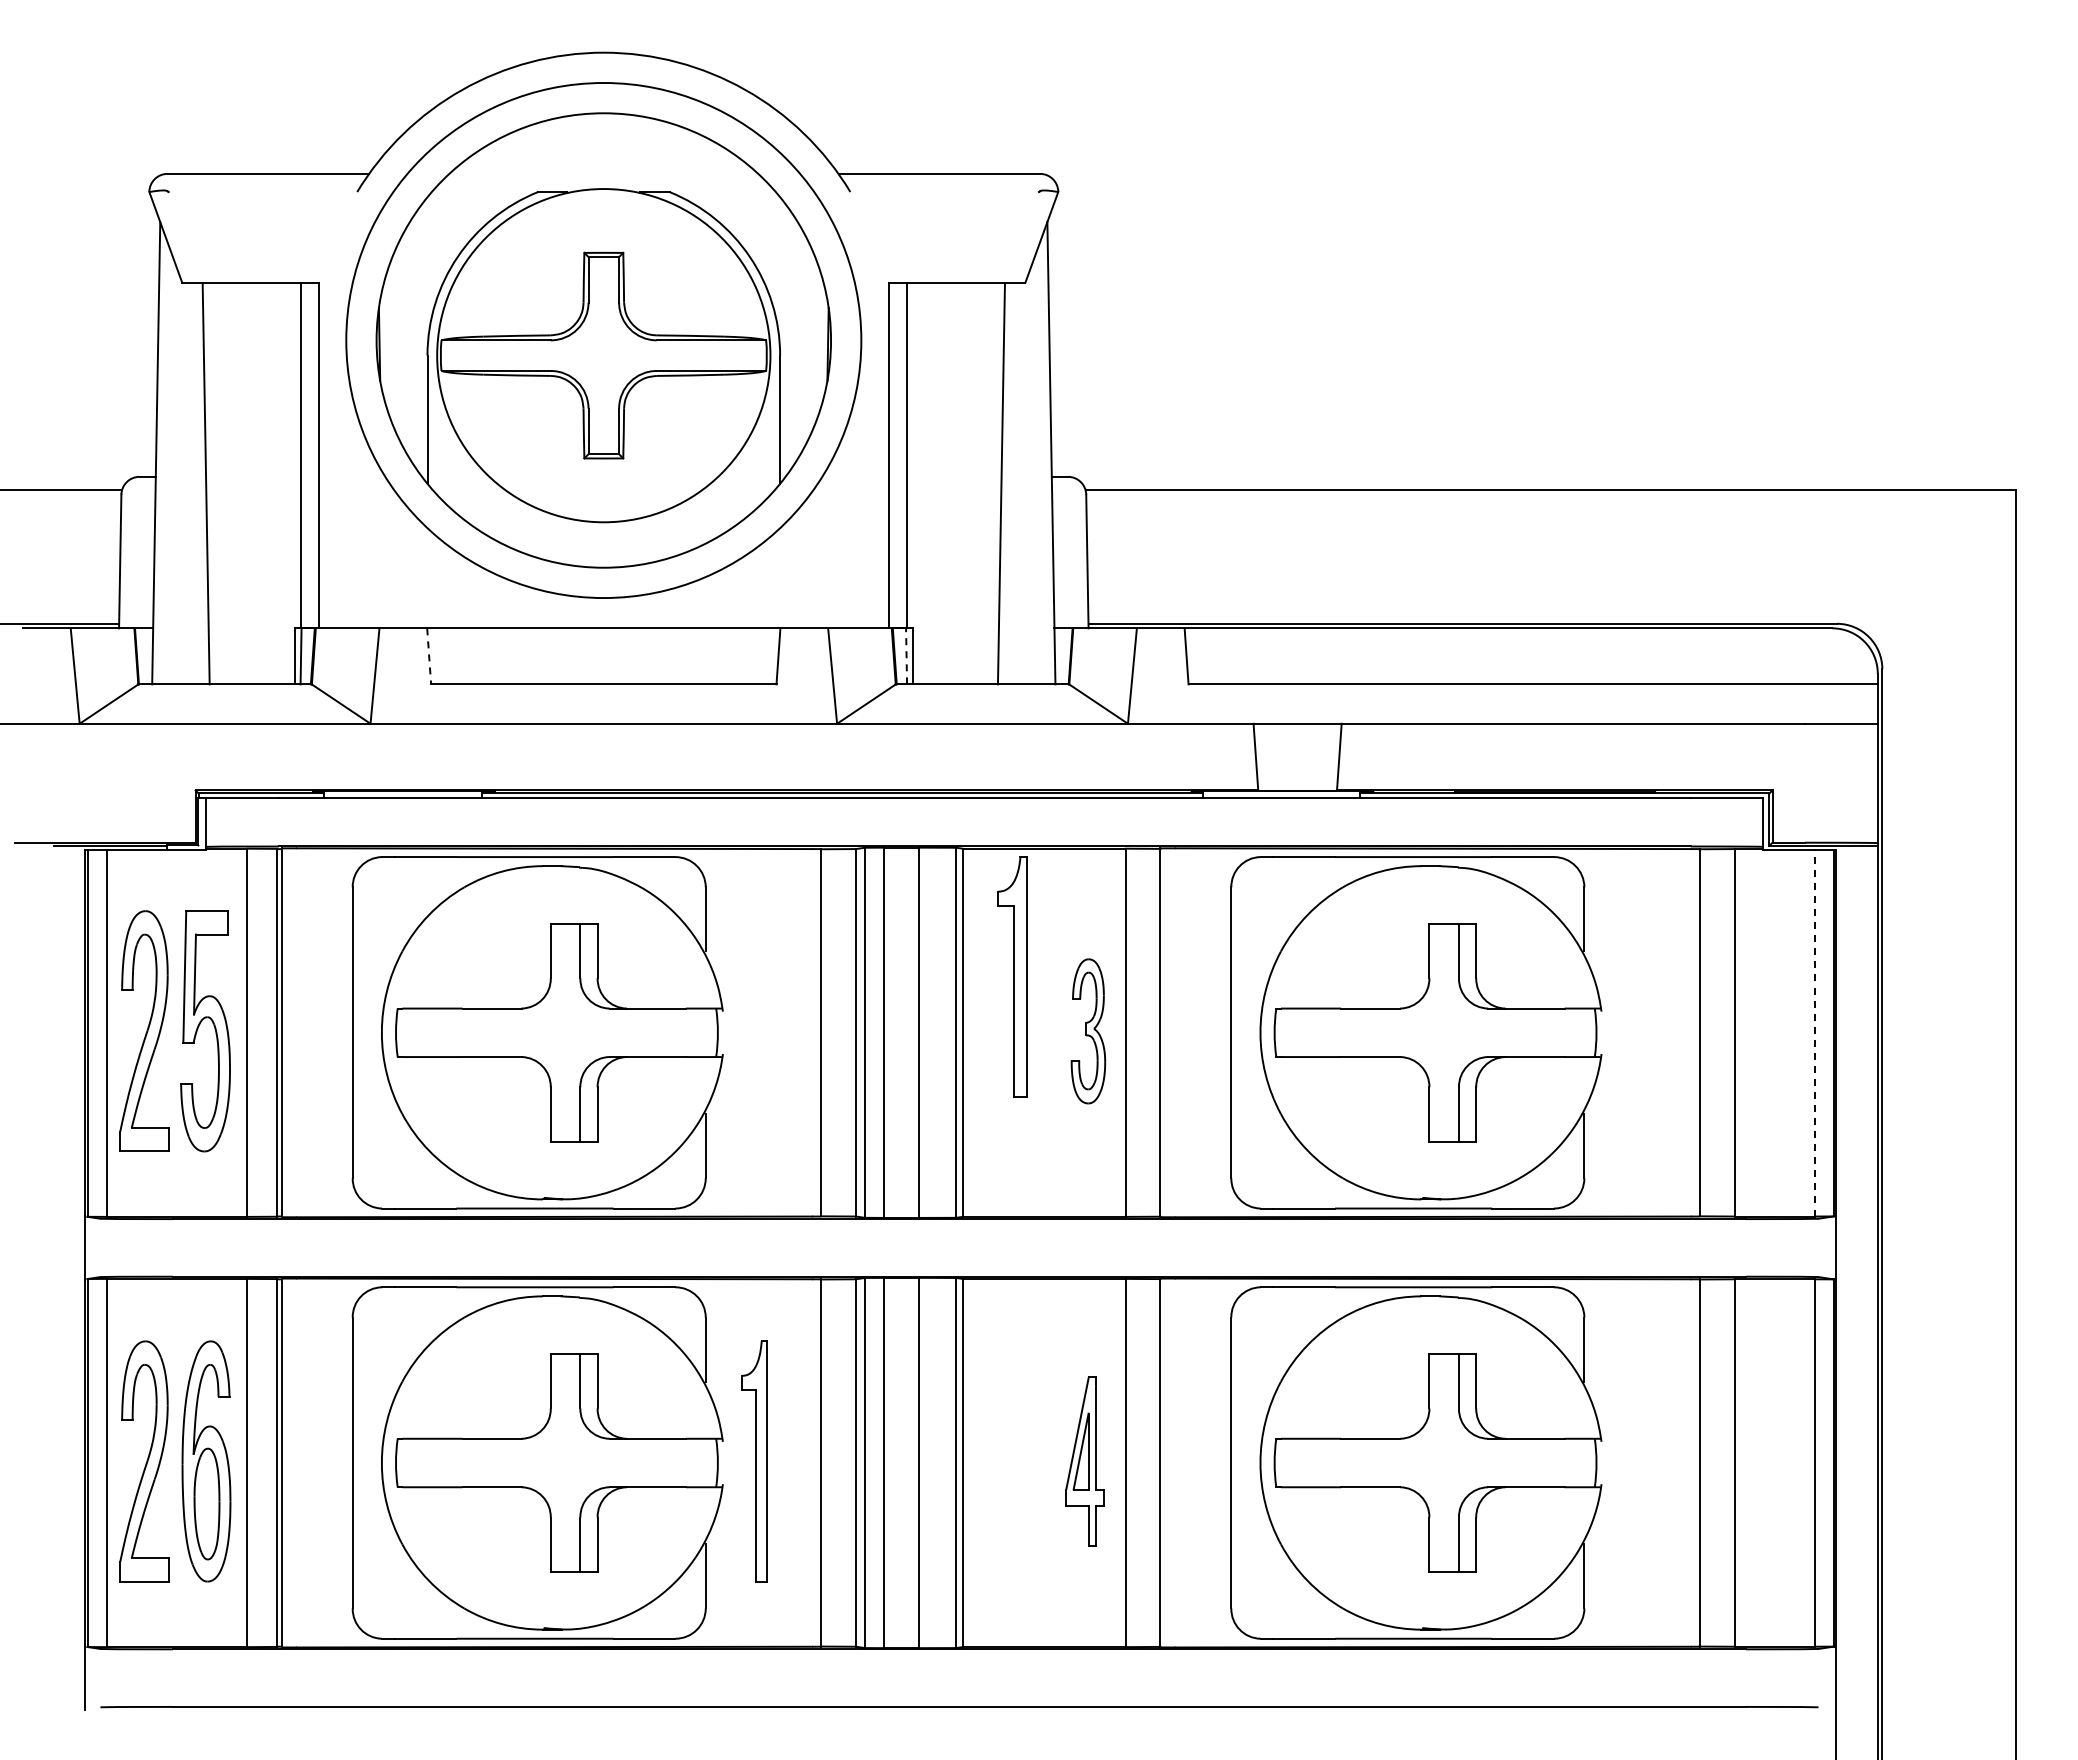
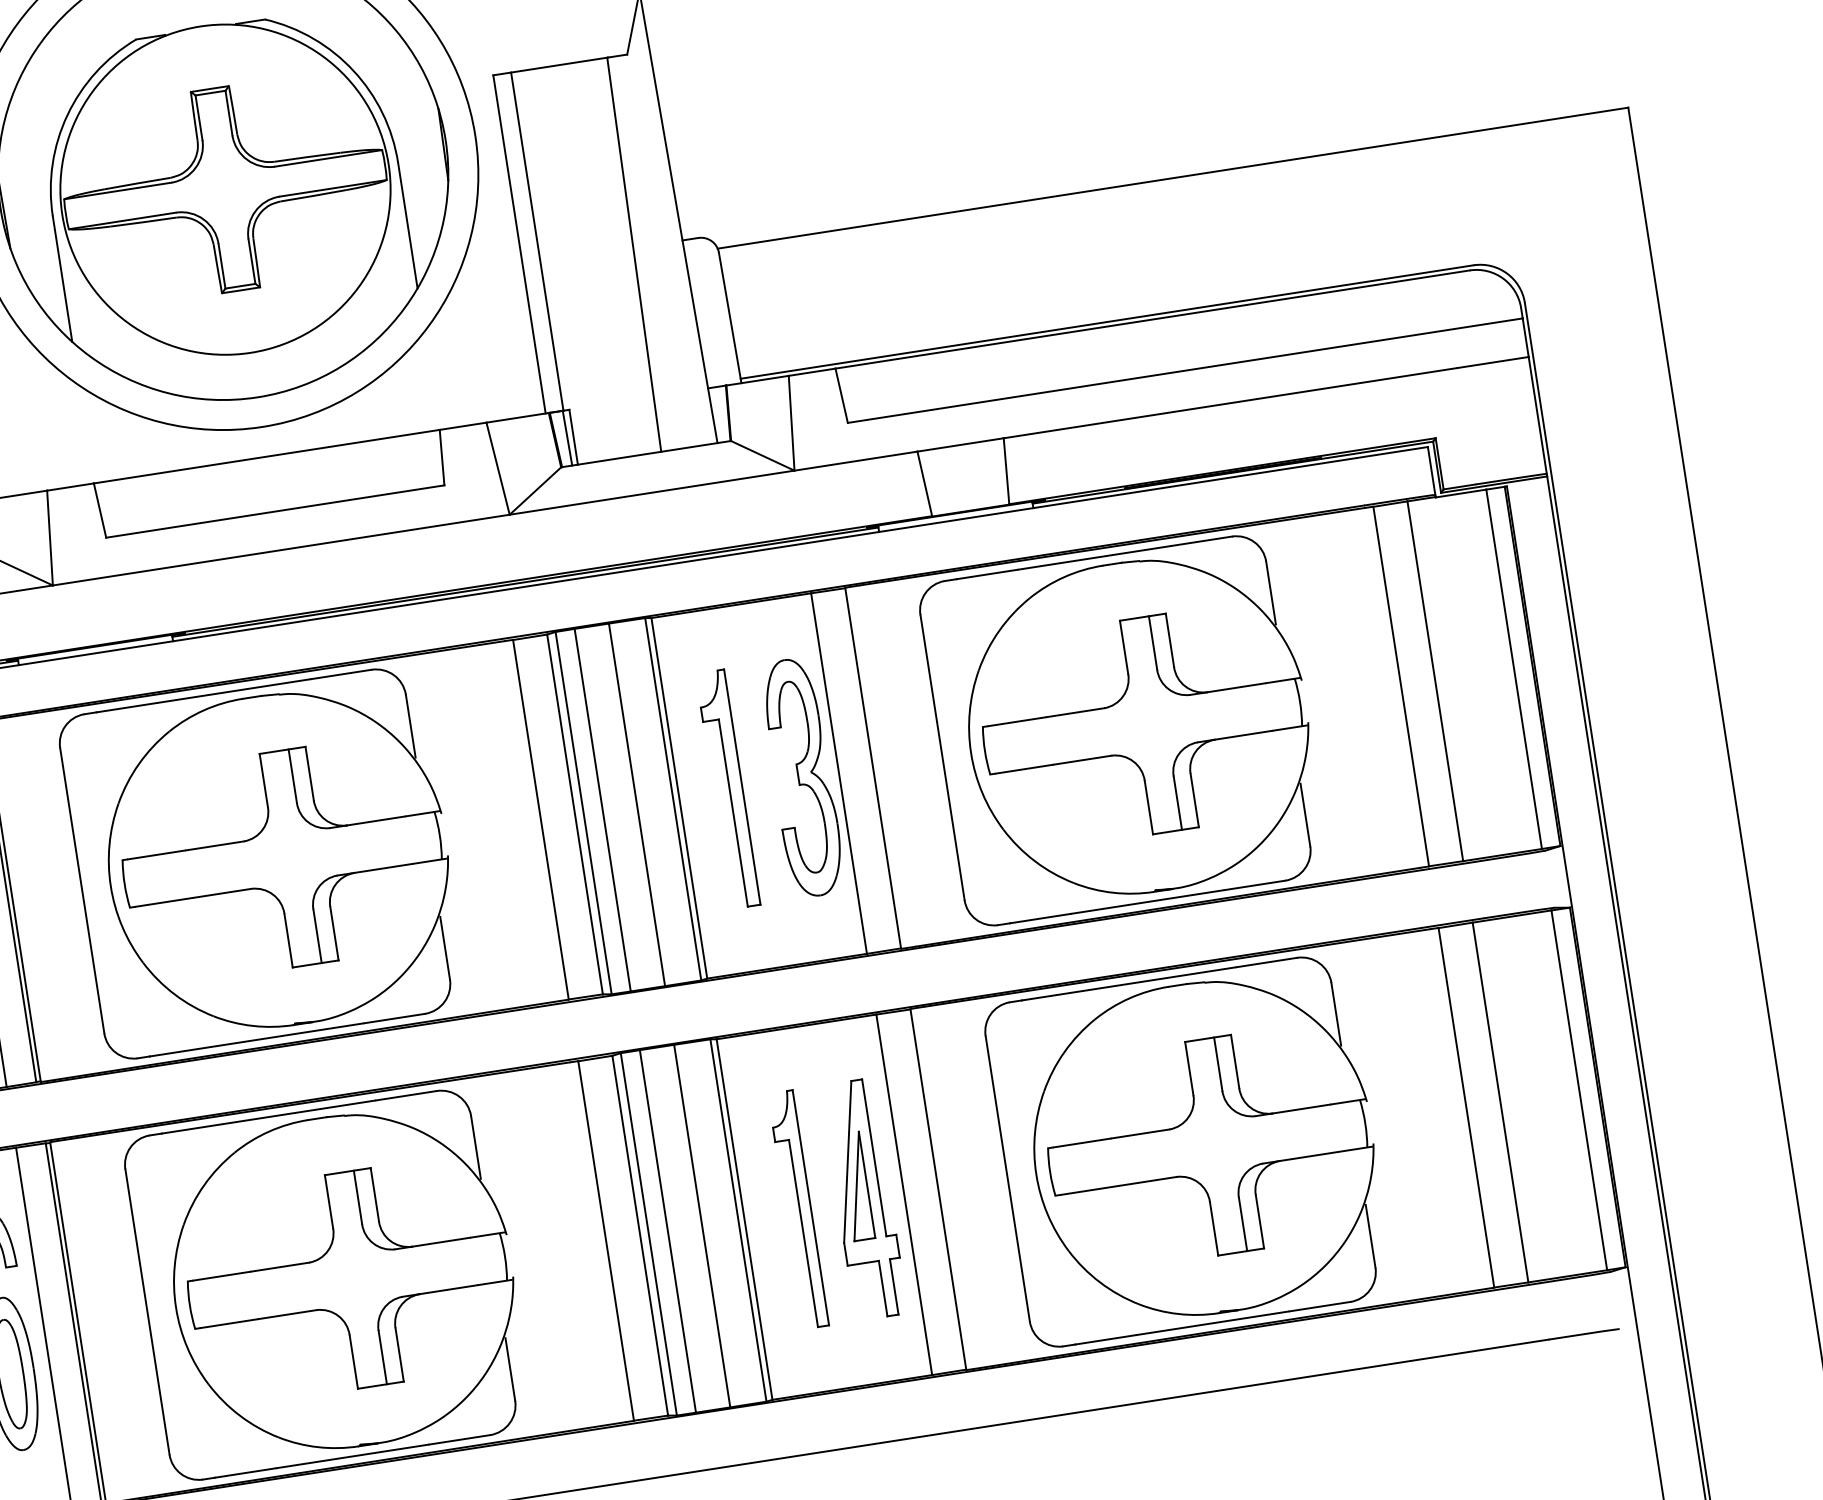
line: (906, 655) -> (567, 437), dashed -> solid
line: (429, 656) -> (100, 510), dashed -> solid
part: (1012, 976) -> (727, 788), moved
part: (1088, 1031) -> (802, 777), size x1.67
line: (1815, 1033) -> (1514, 669), dashed -> solid
part: (754, 1461) -> (798, 1209), moved
part: (1084, 1461) -> (863, 1199), size x1.43

